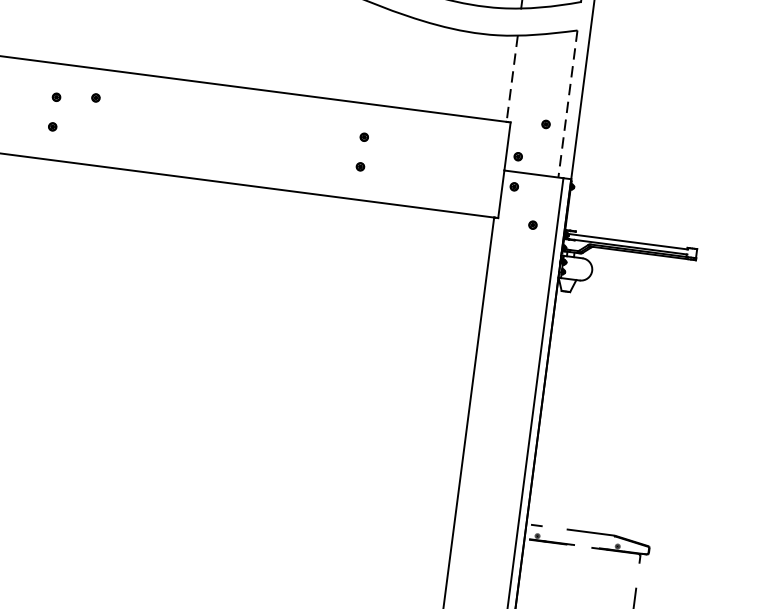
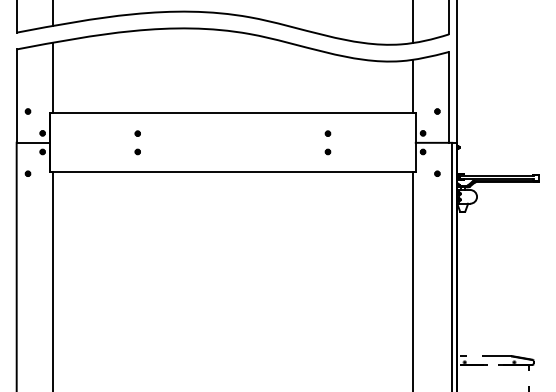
line: (512, 78) -> (413, 86), dashed -> solid
part: (95, 97) -> (161, 130), removed
line: (568, 104) -> (449, 97), dashed -> solid

